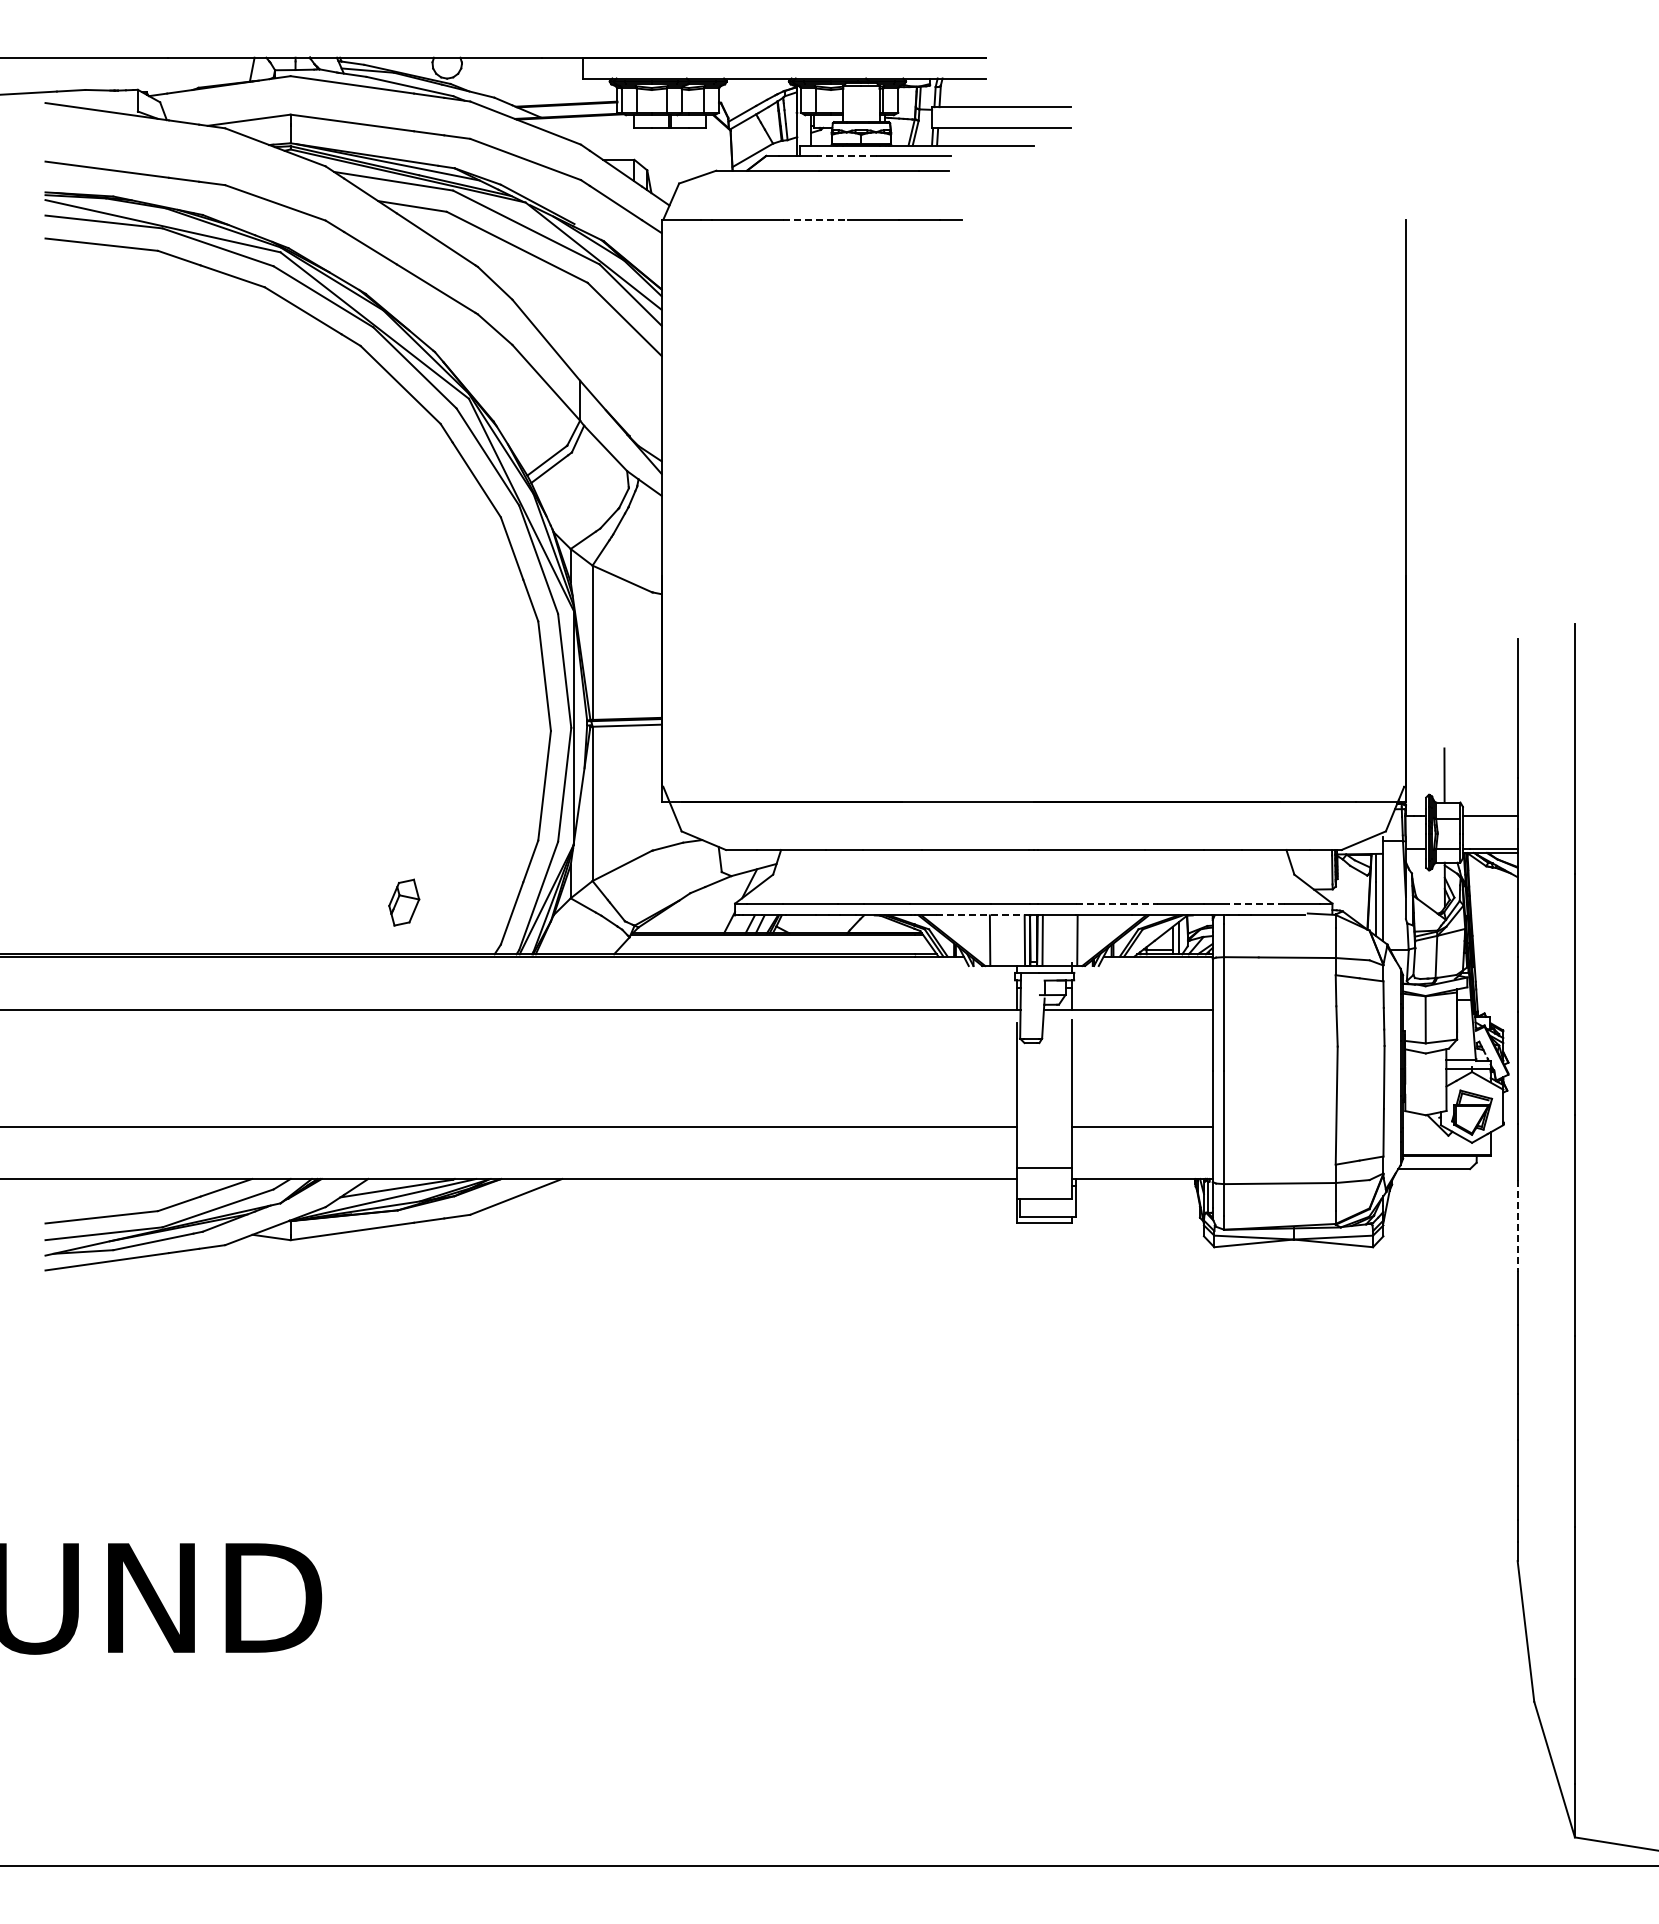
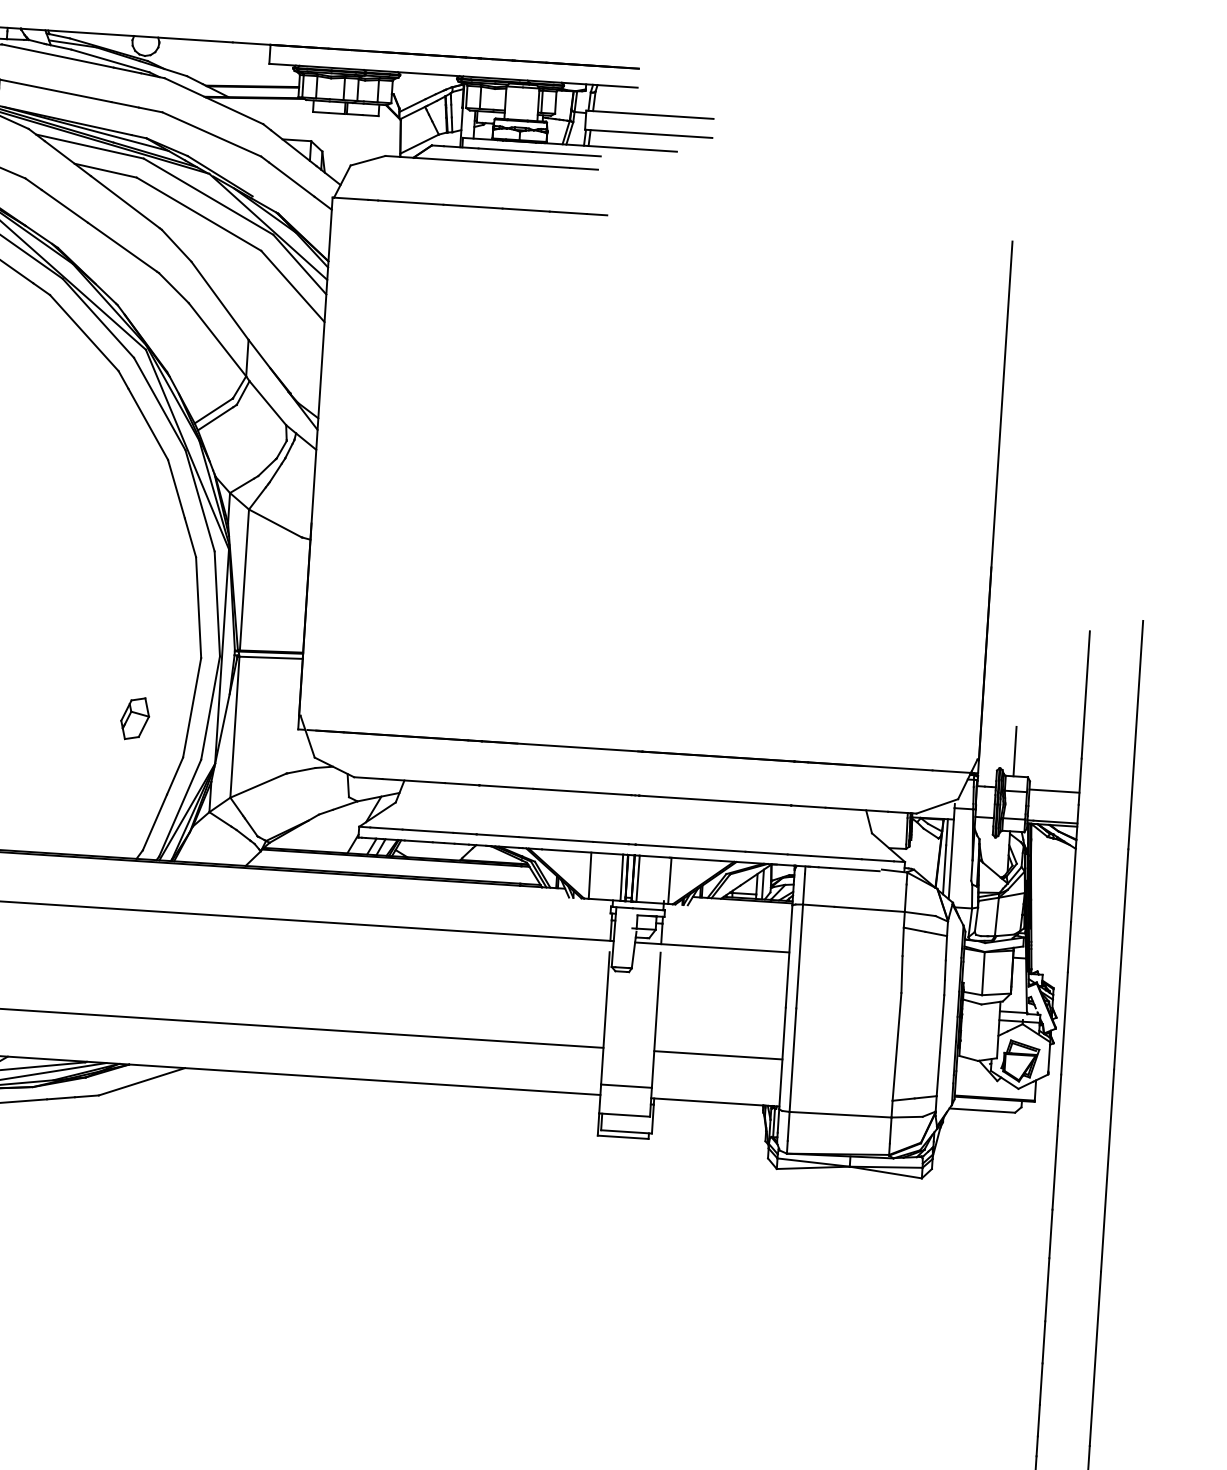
line: (846, 155) -> (505, 149), dashed -> solid
line: (815, 219) -> (473, 206), dashed -> solid
part: (404, 902) -> (135, 718), moved
line: (1117, 903) -> (708, 849), dashed -> solid
line: (1257, 903) -> (836, 857), dashed -> solid
line: (980, 915) -> (582, 852), dashed -> solid
line: (1517, 1226) -> (1055, 1167), dashed -> solid

